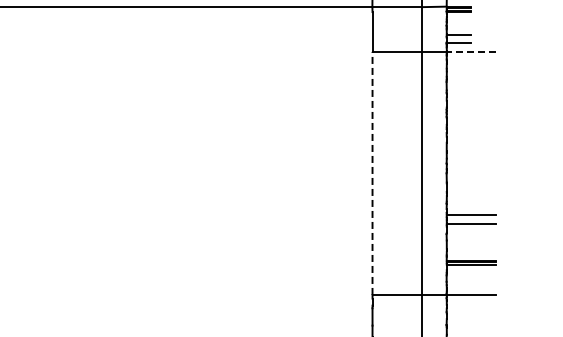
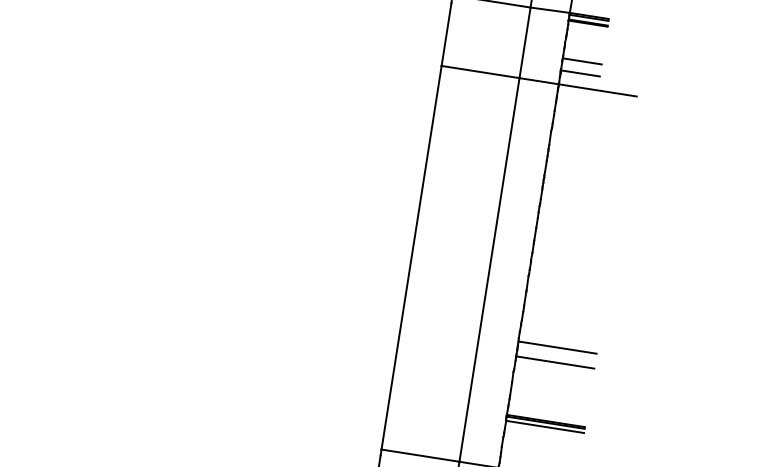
line: (471, 51) -> (597, 89), dashed -> solid
line: (372, 173) -> (411, 257), dashed -> solid

